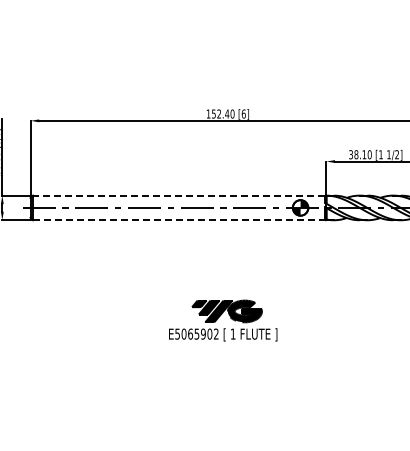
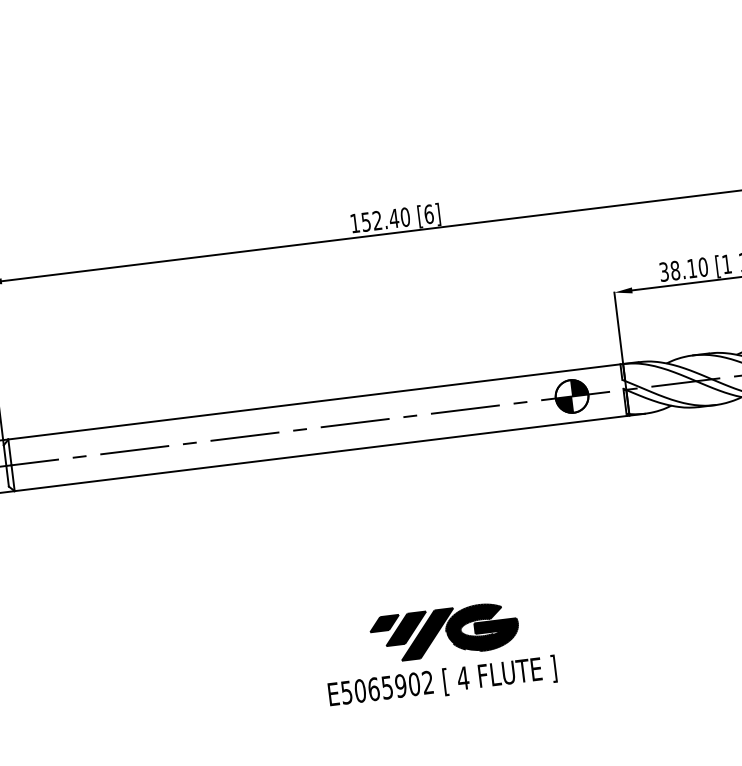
line: (178, 195) -> (313, 401), dashed -> solid
line: (179, 220) -> (321, 453), dashed -> solid
text: (232, 333) -> (461, 677), 1 -> 4

